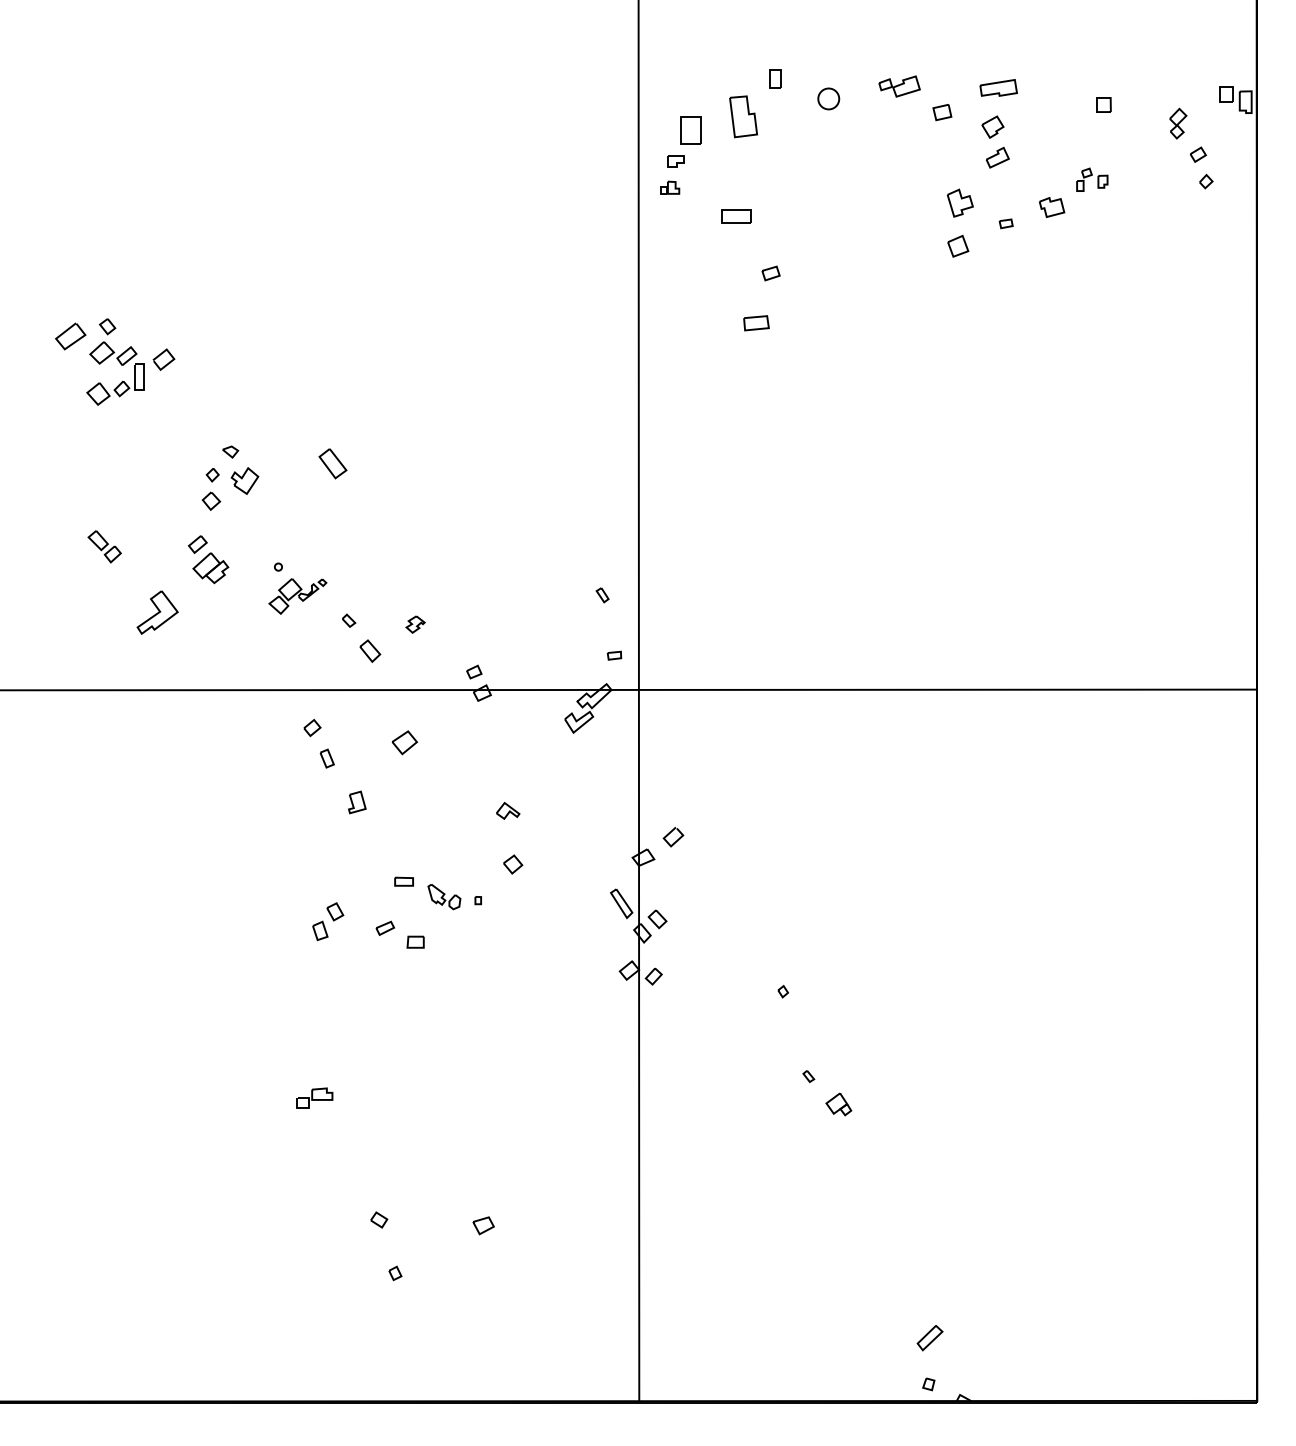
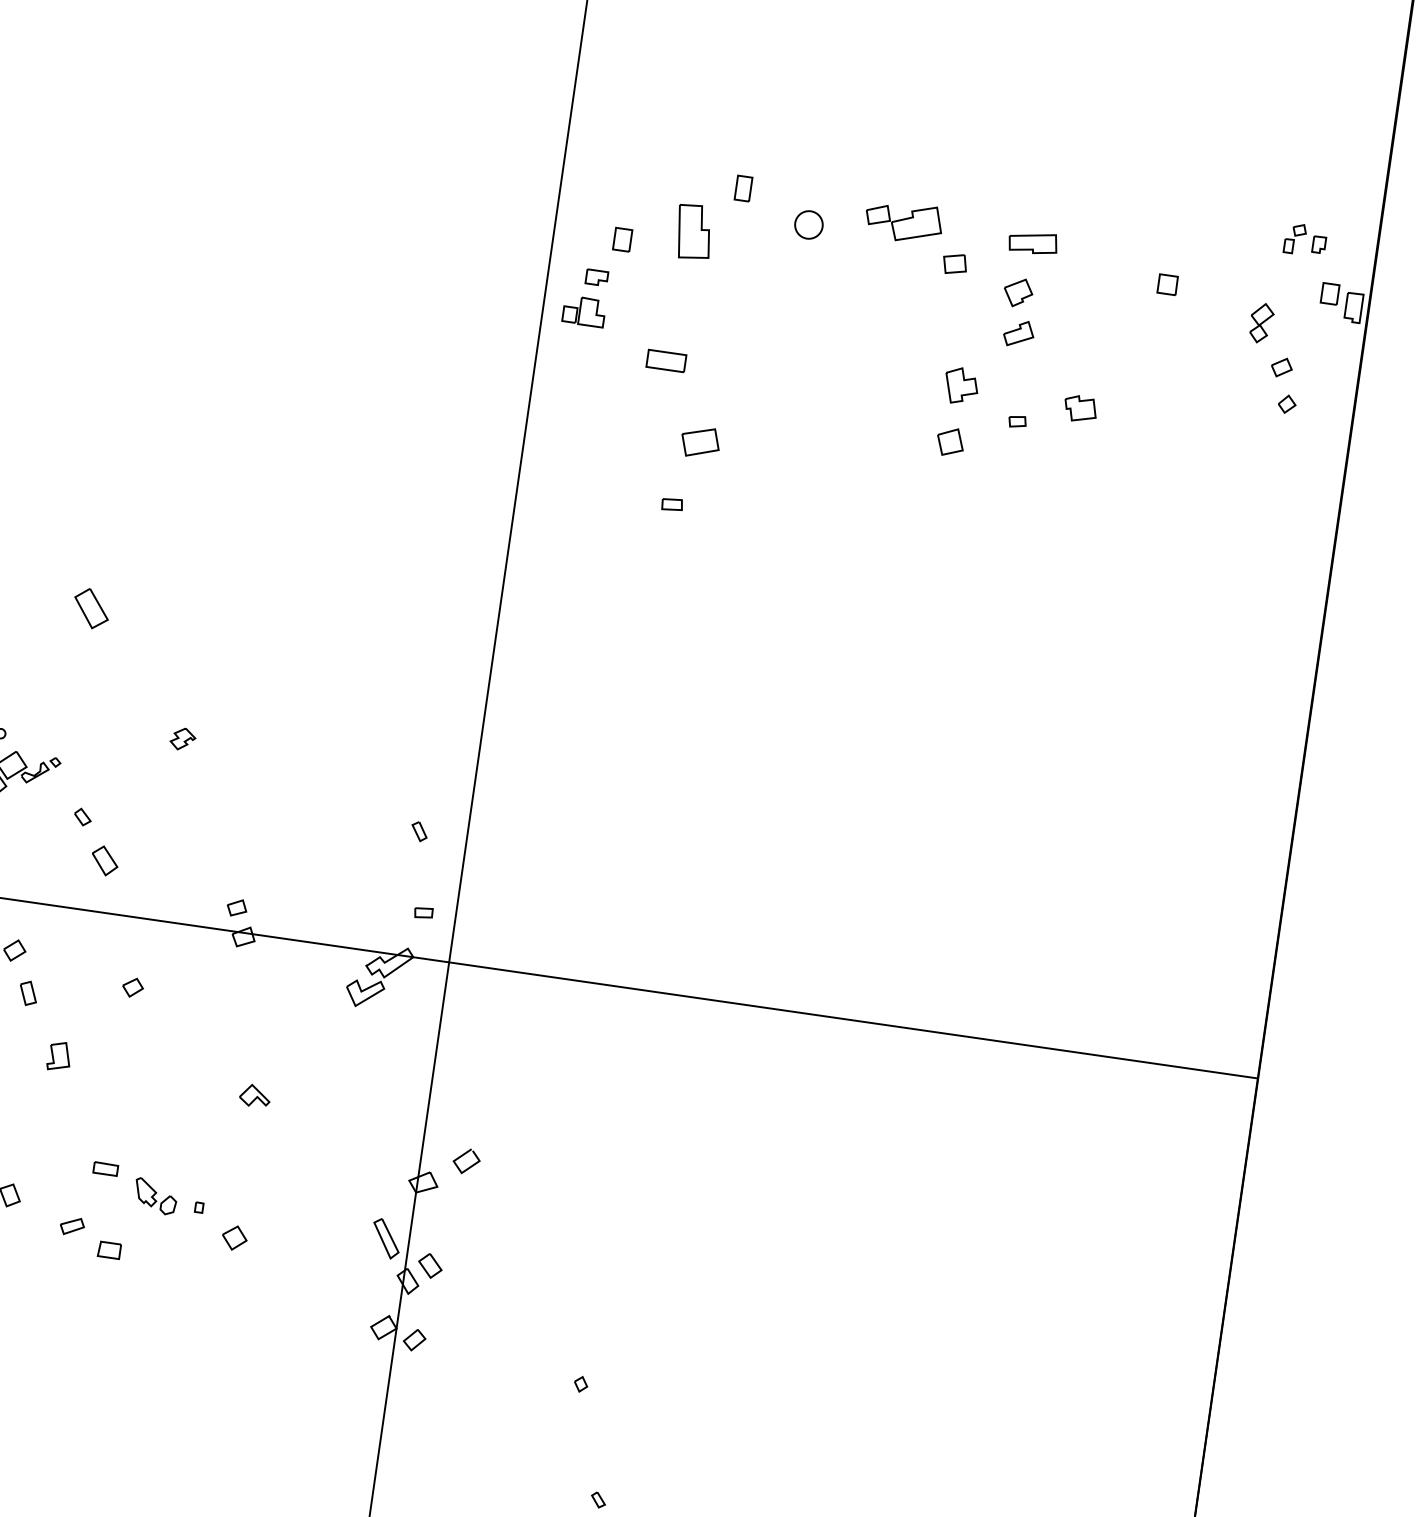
part: (899, 86) -> (903, 221), size x1.43
part: (690, 129) -> (622, 238), size x0.62
part: (1092, 179) -> (1305, 239), moved
part: (669, 187) -> (583, 310), size x1.67
part: (770, 273) -> (699, 442), size x1.67
part: (756, 322) -> (672, 503), size x0.62
part: (415, 624) -> (182, 739), moved
part: (404, 743) -> (132, 988), size x0.62
part: (513, 864) -> (235, 1238), moved

